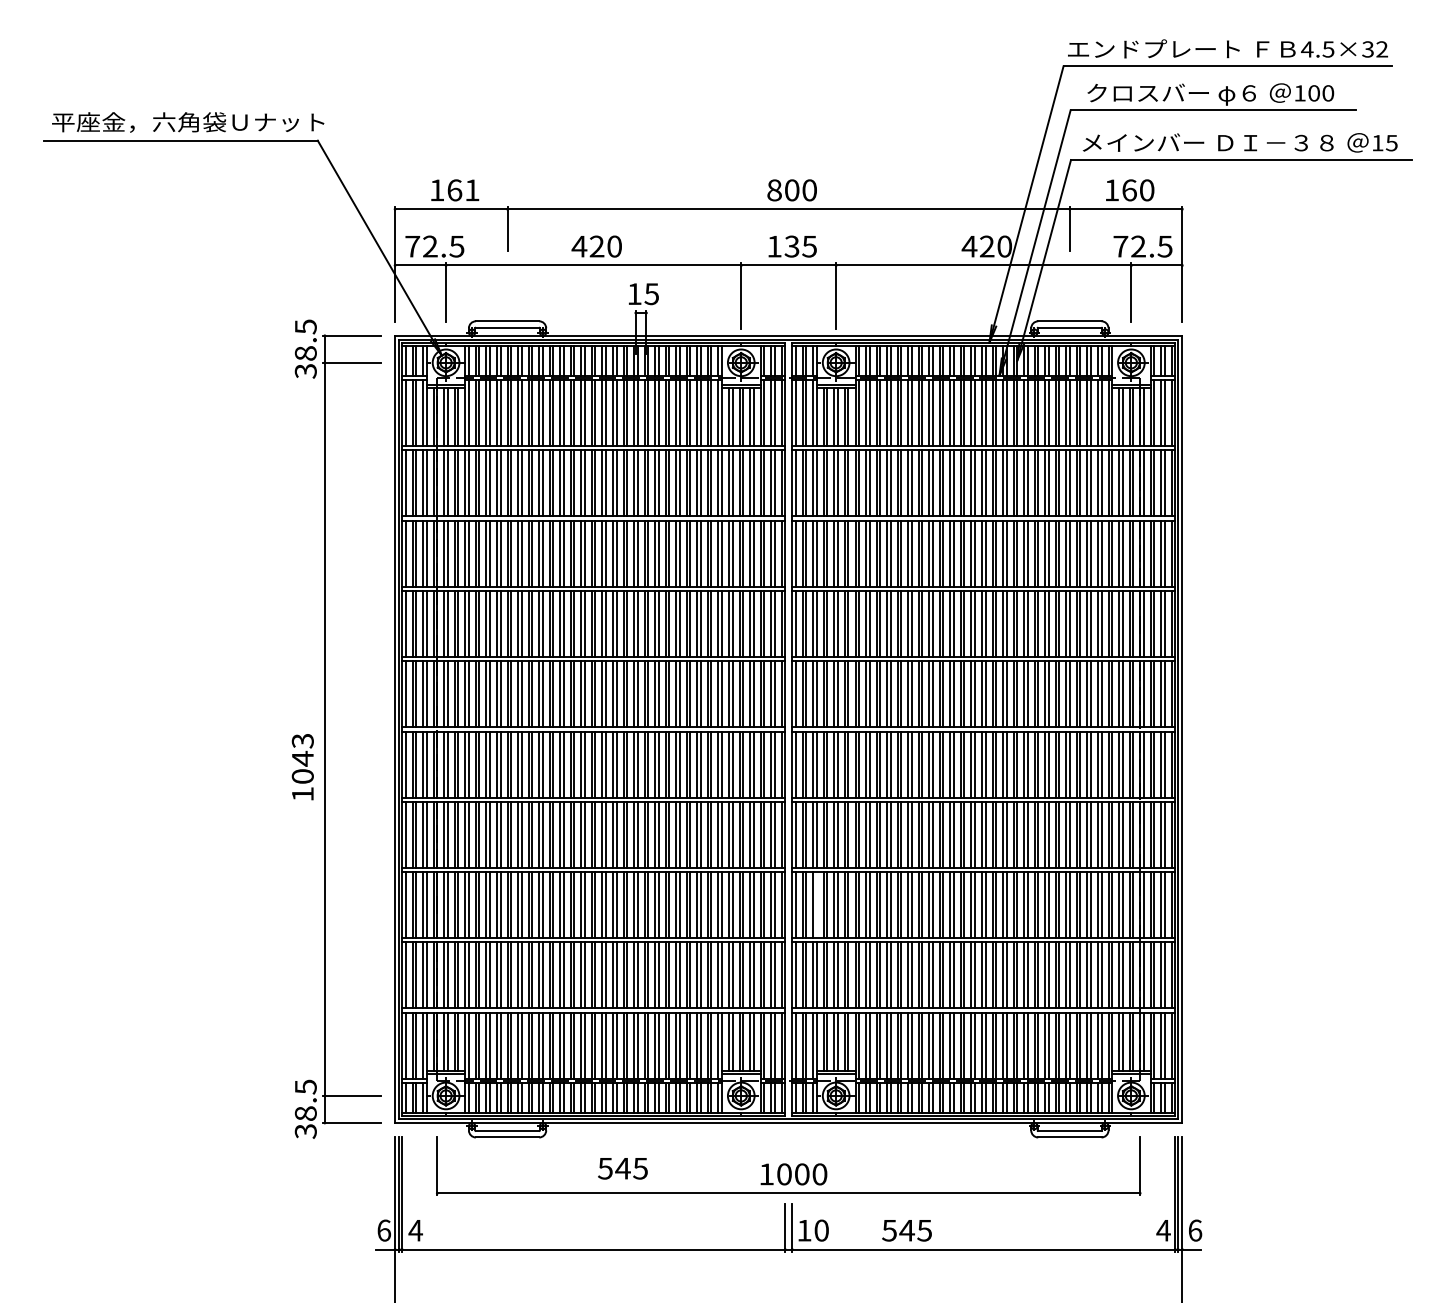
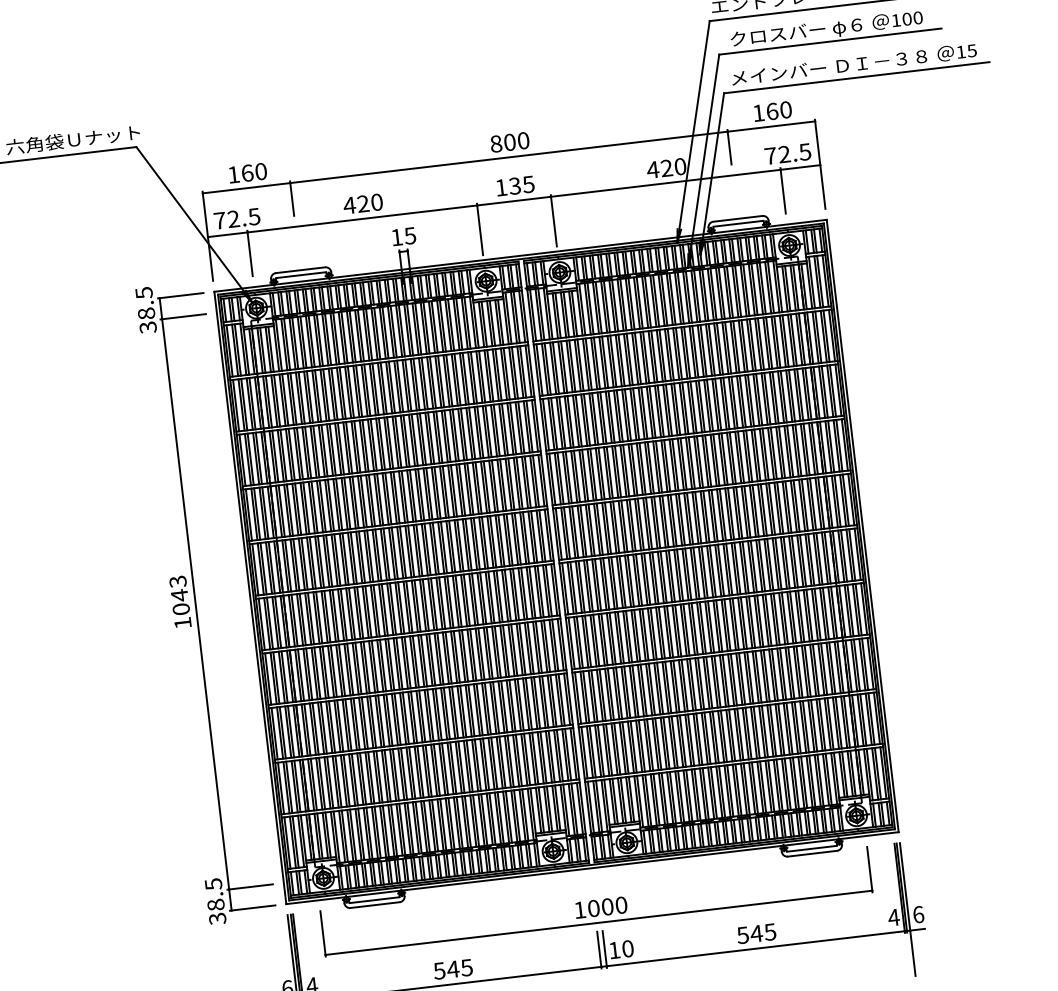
text: (472, 190) -> (261, 171), 161 -> 160
text: (302, 767) -> (180, 602), moved
line: (816, 905) -> (594, 696), added
text: (622, 1168) -> (452, 969), moved
text: (906, 1230) -> (756, 933), moved

